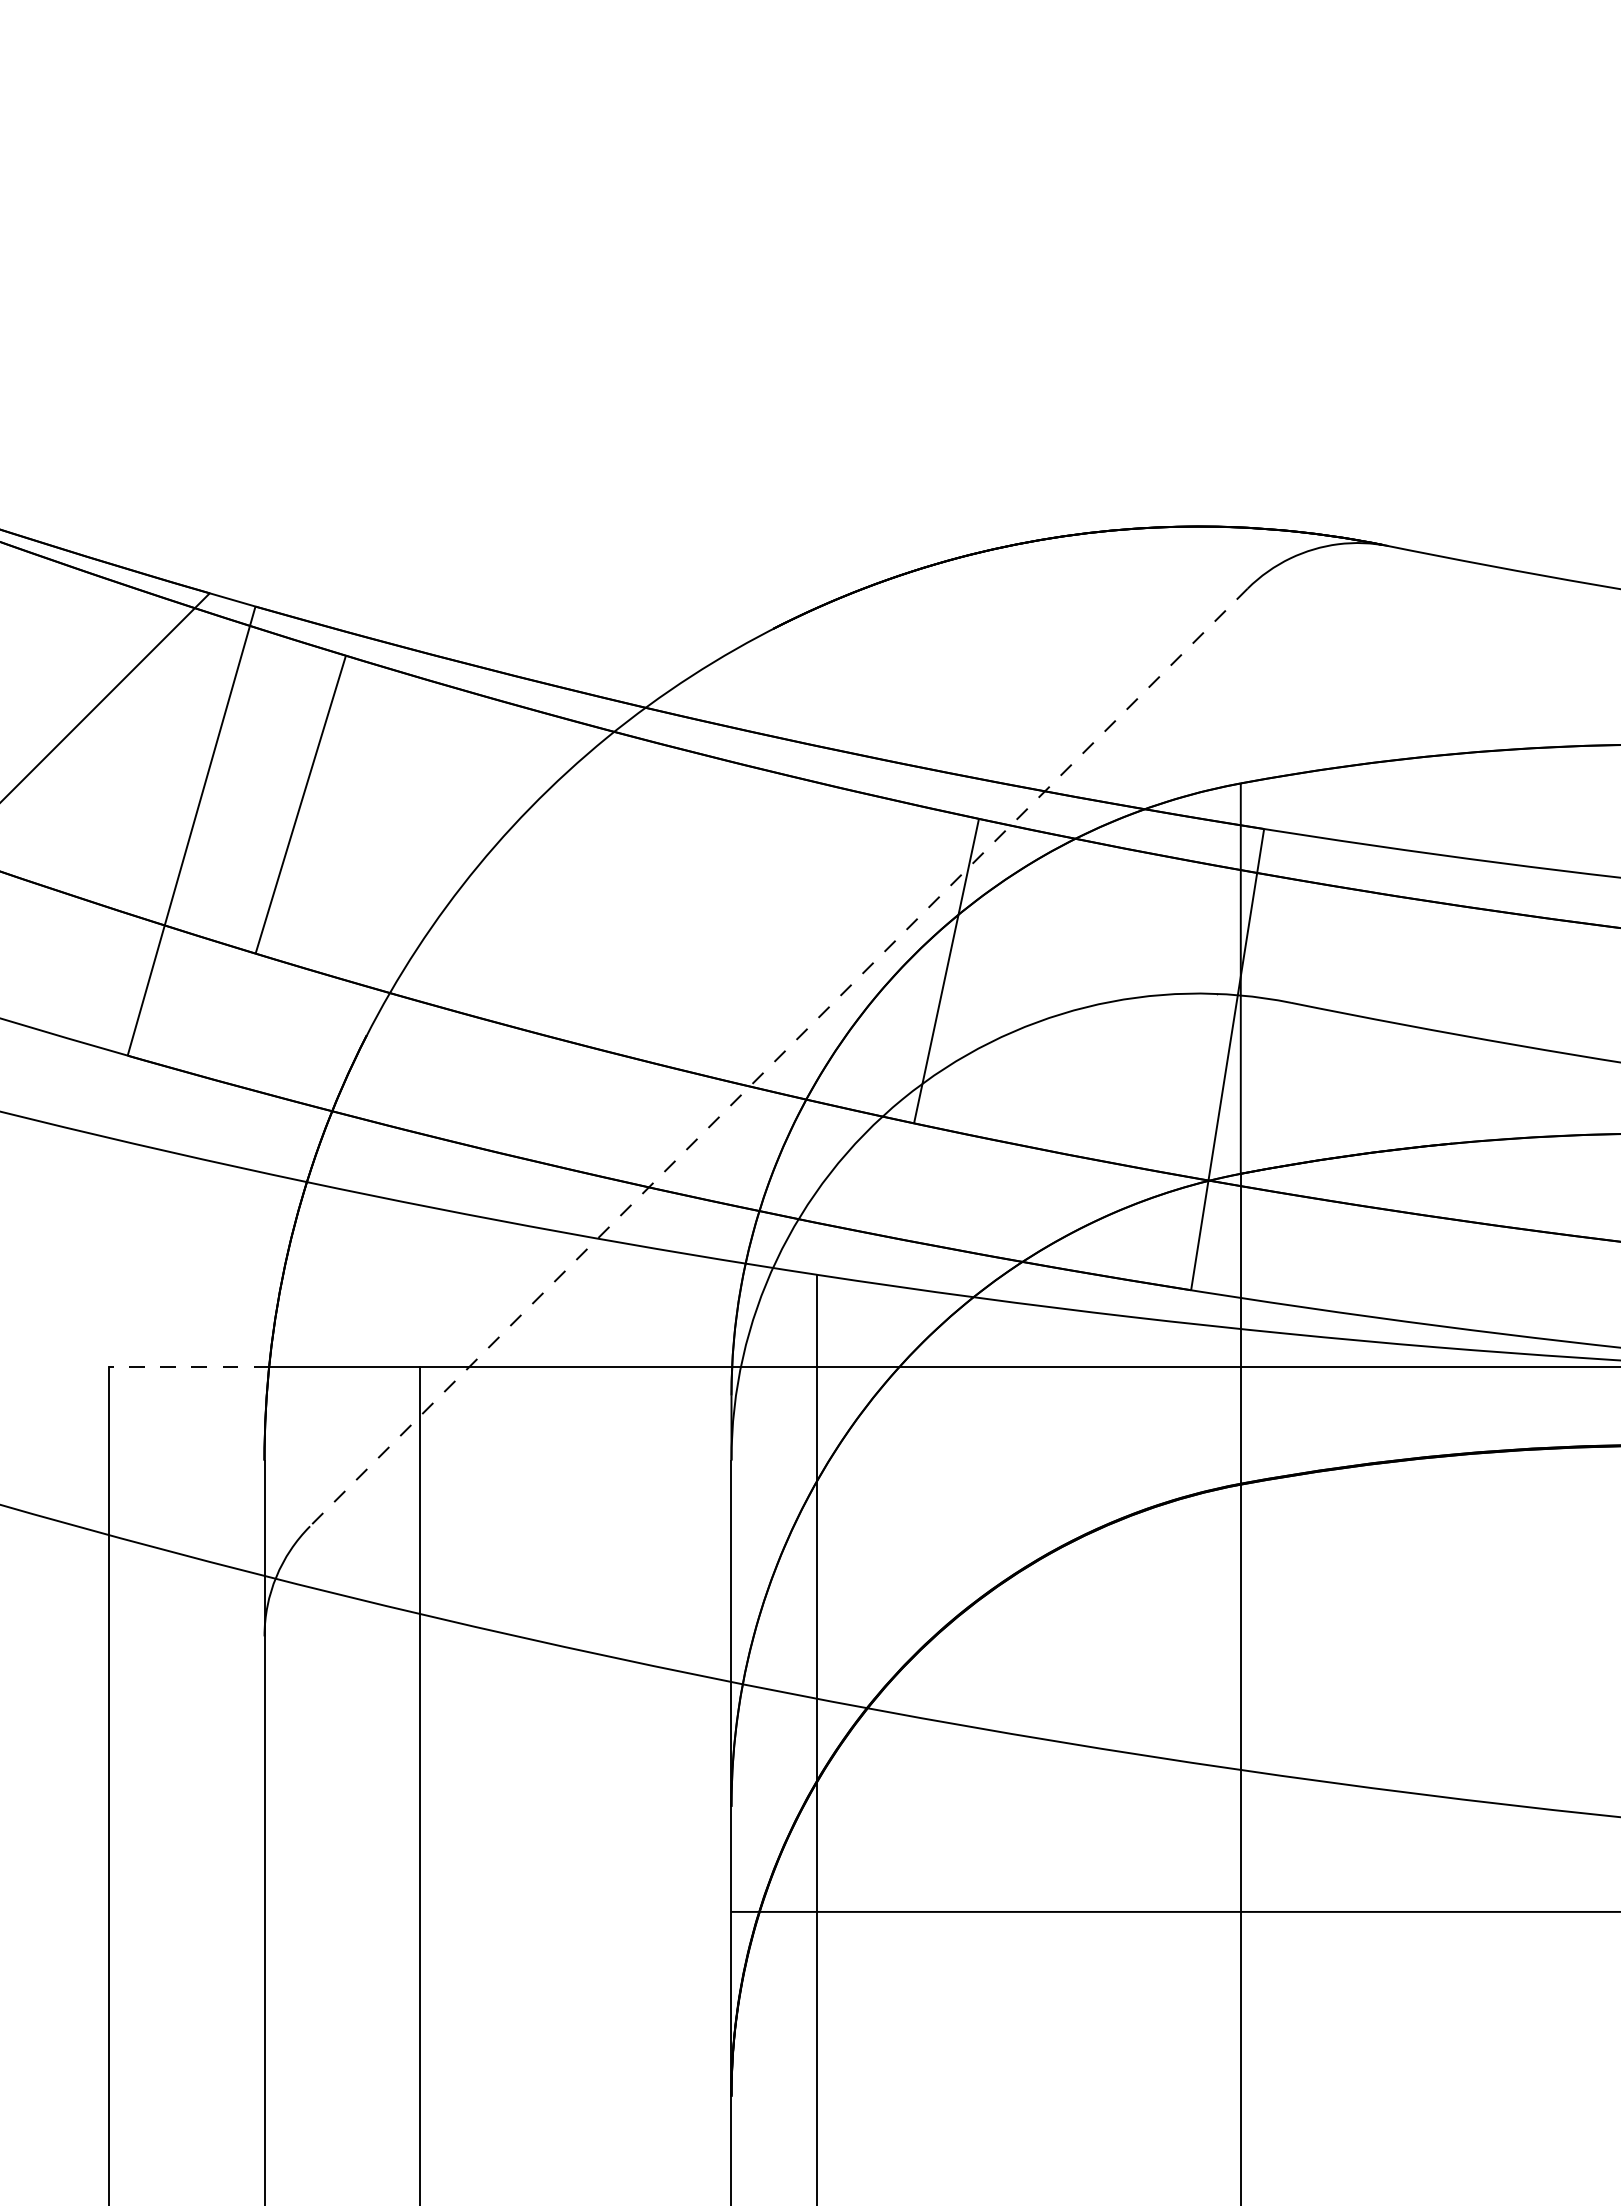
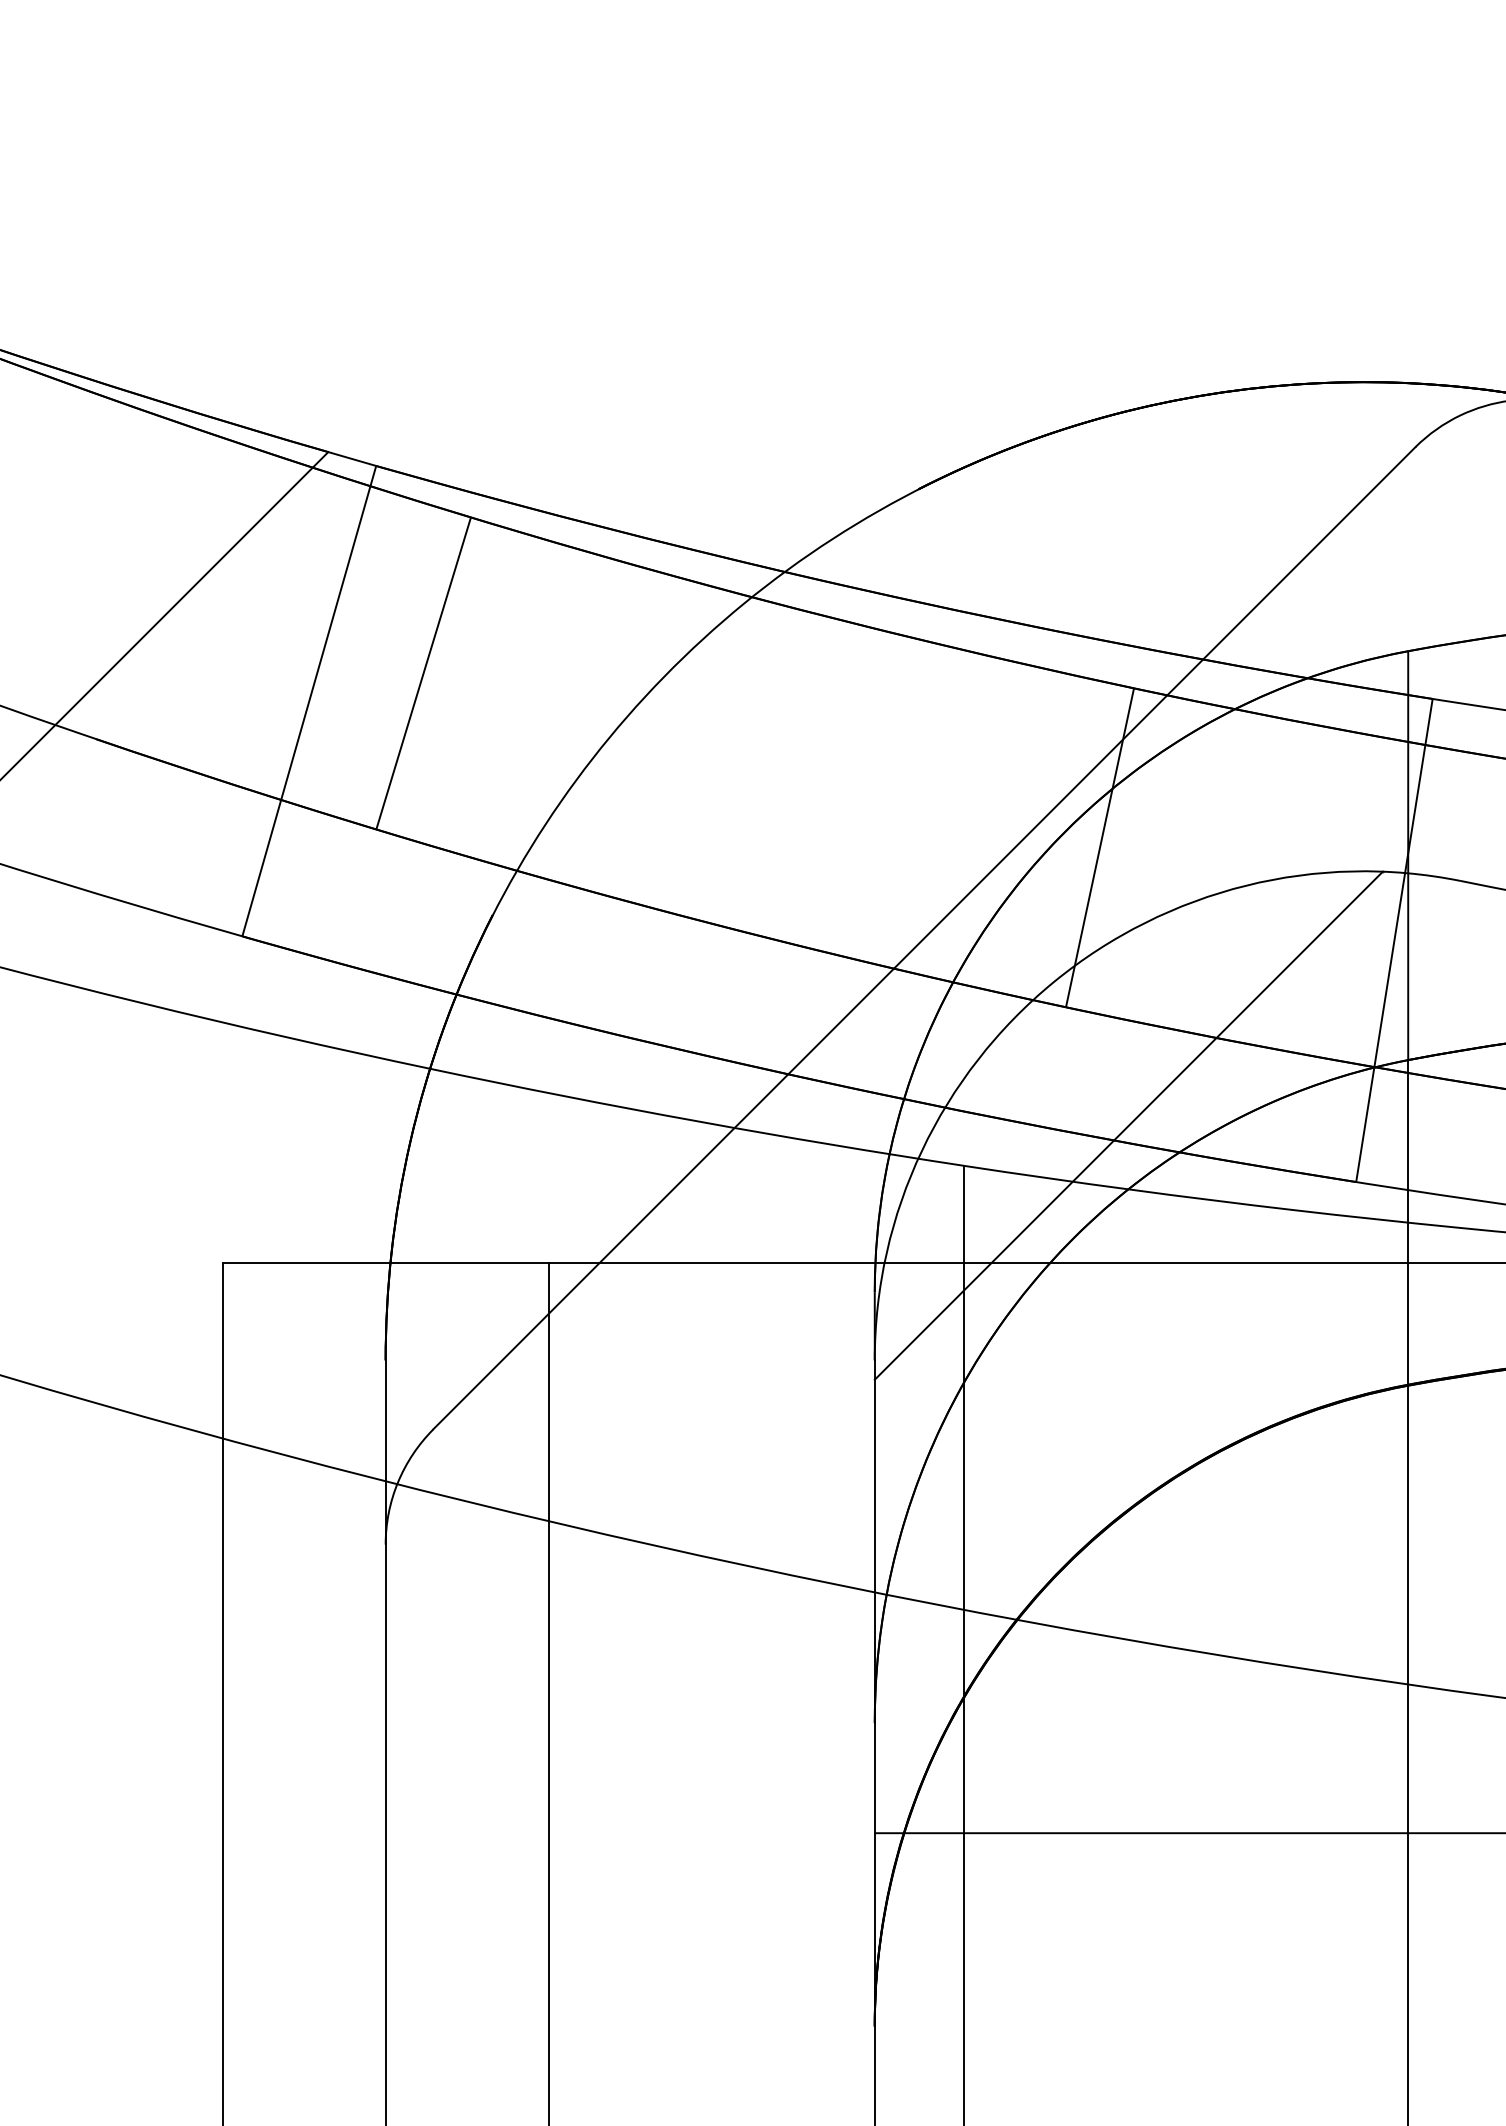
line: (778, 1057) -> (924, 938), dashed -> solid
line: (973, 1236) -> (1128, 1125), added
line: (188, 1367) -> (306, 1262), dashed -> solid

